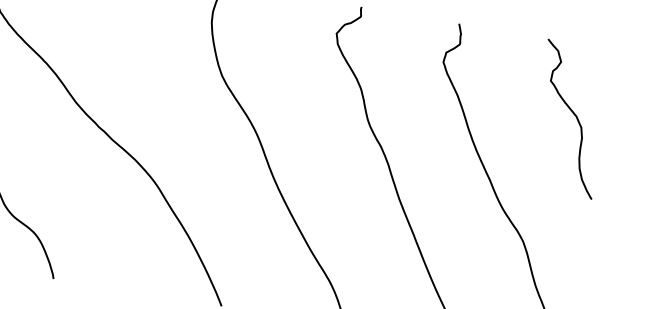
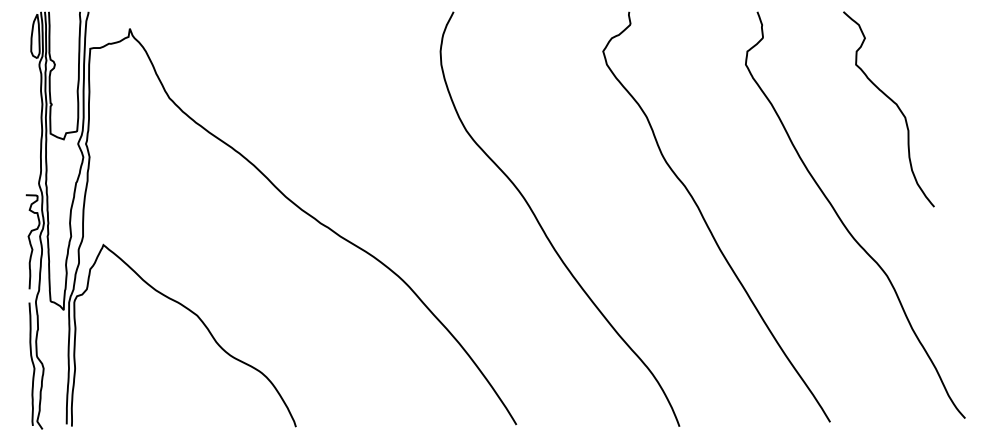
curve: (574, 115) -> (893, 103), moved

